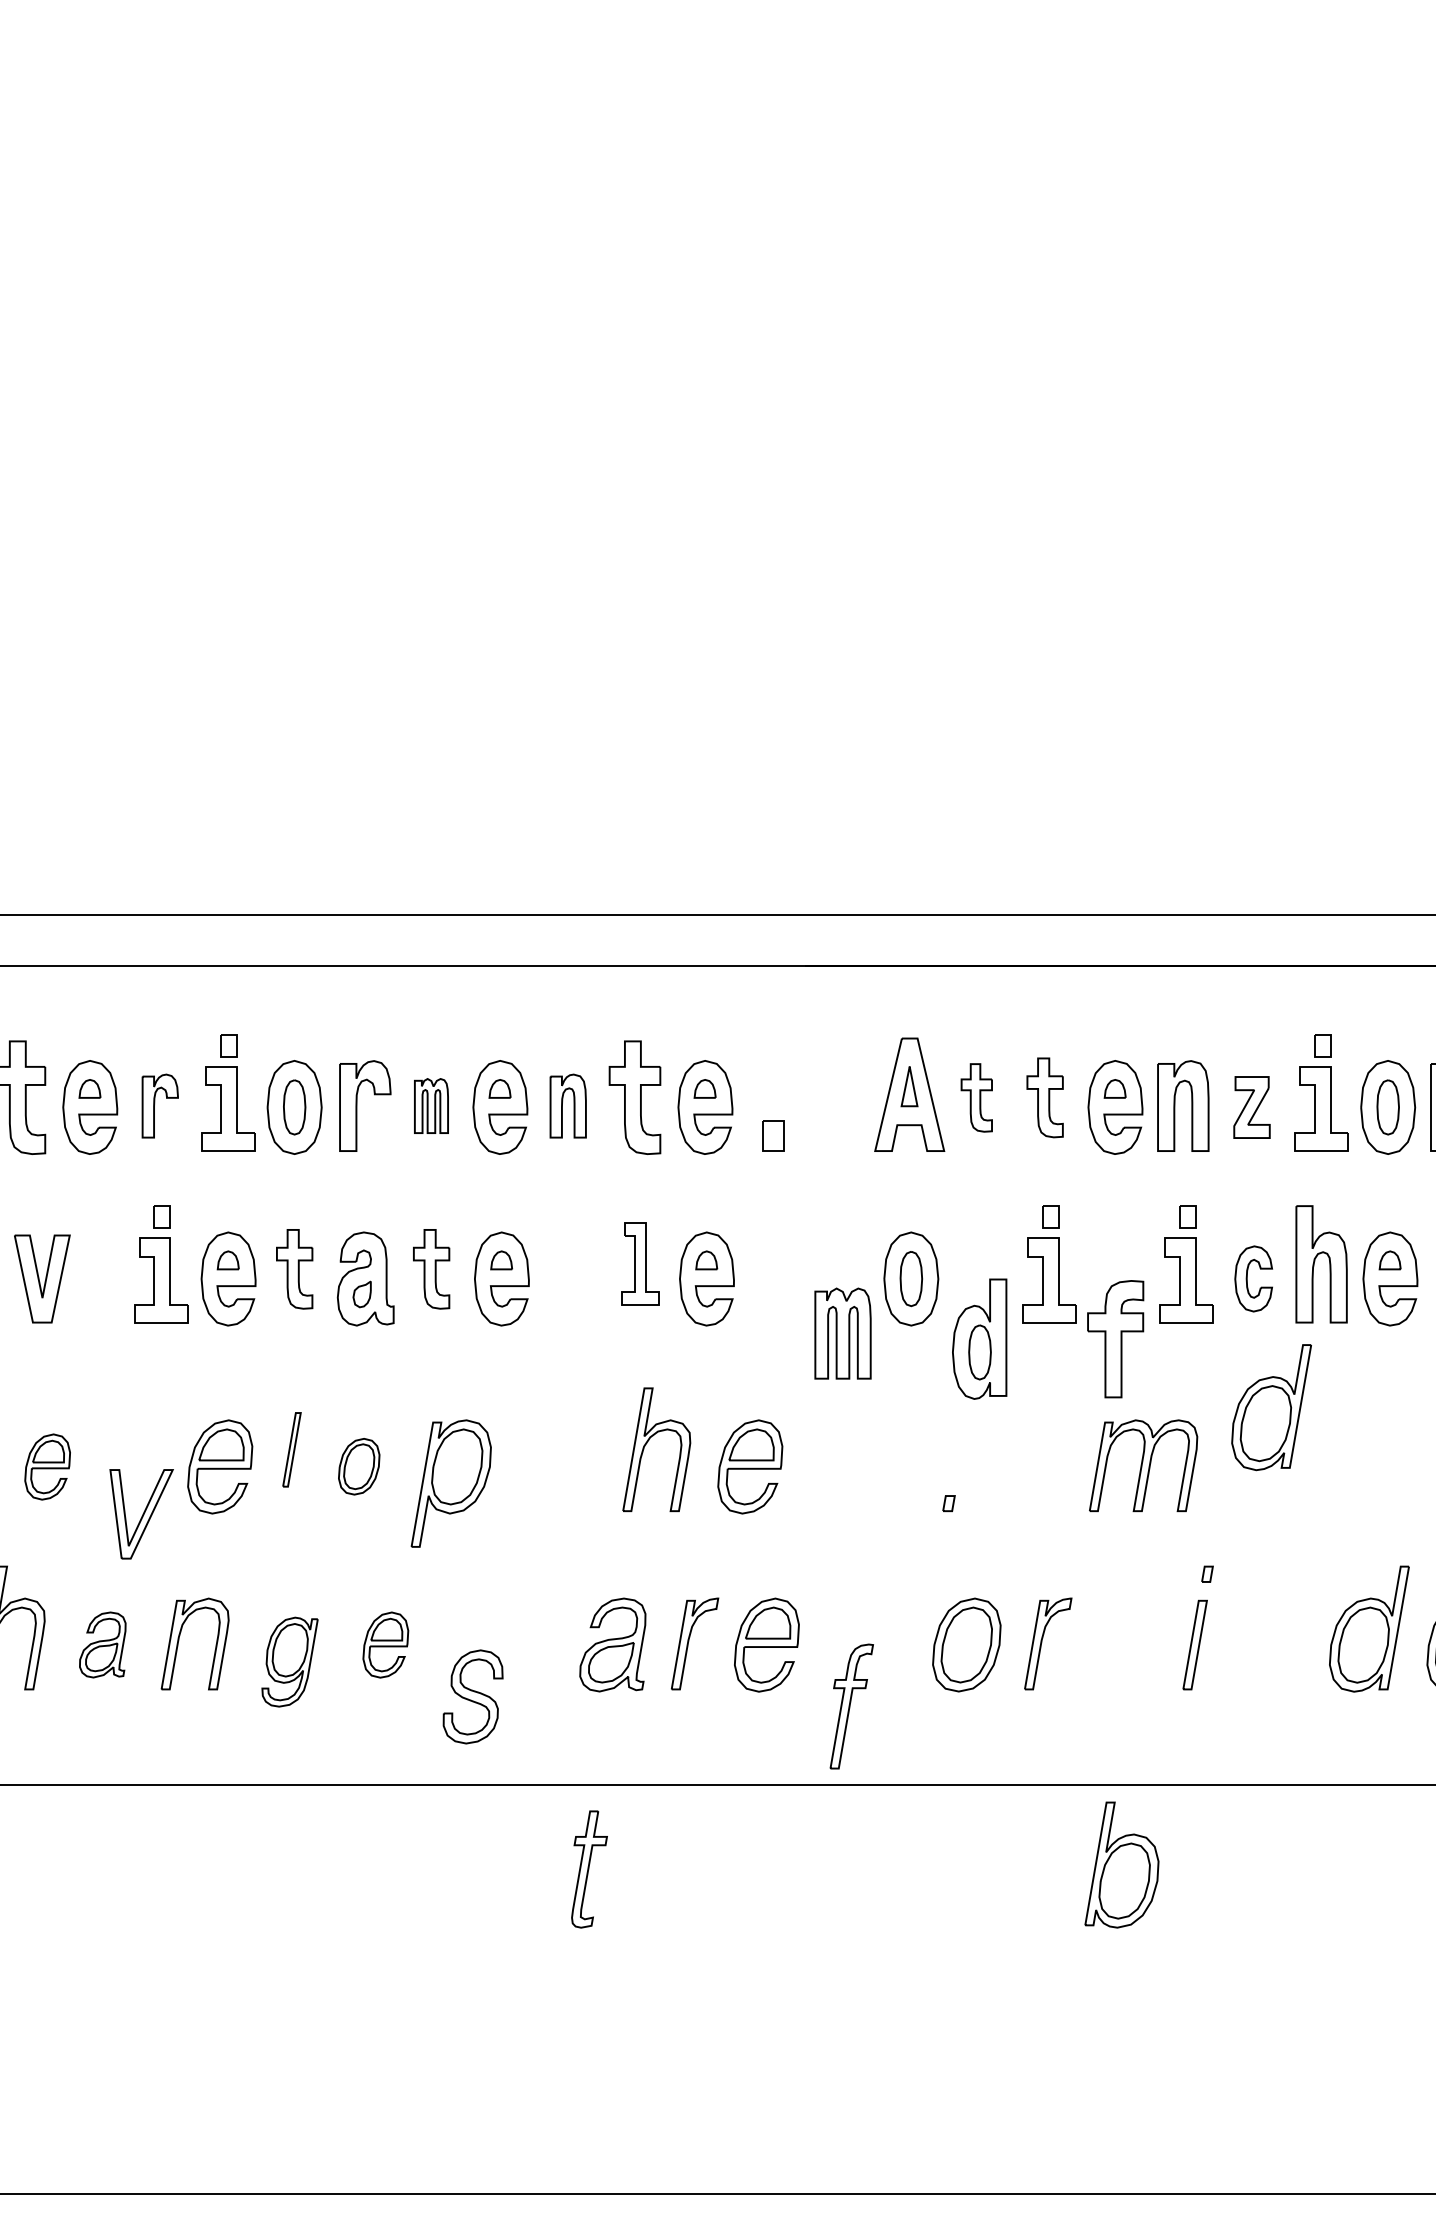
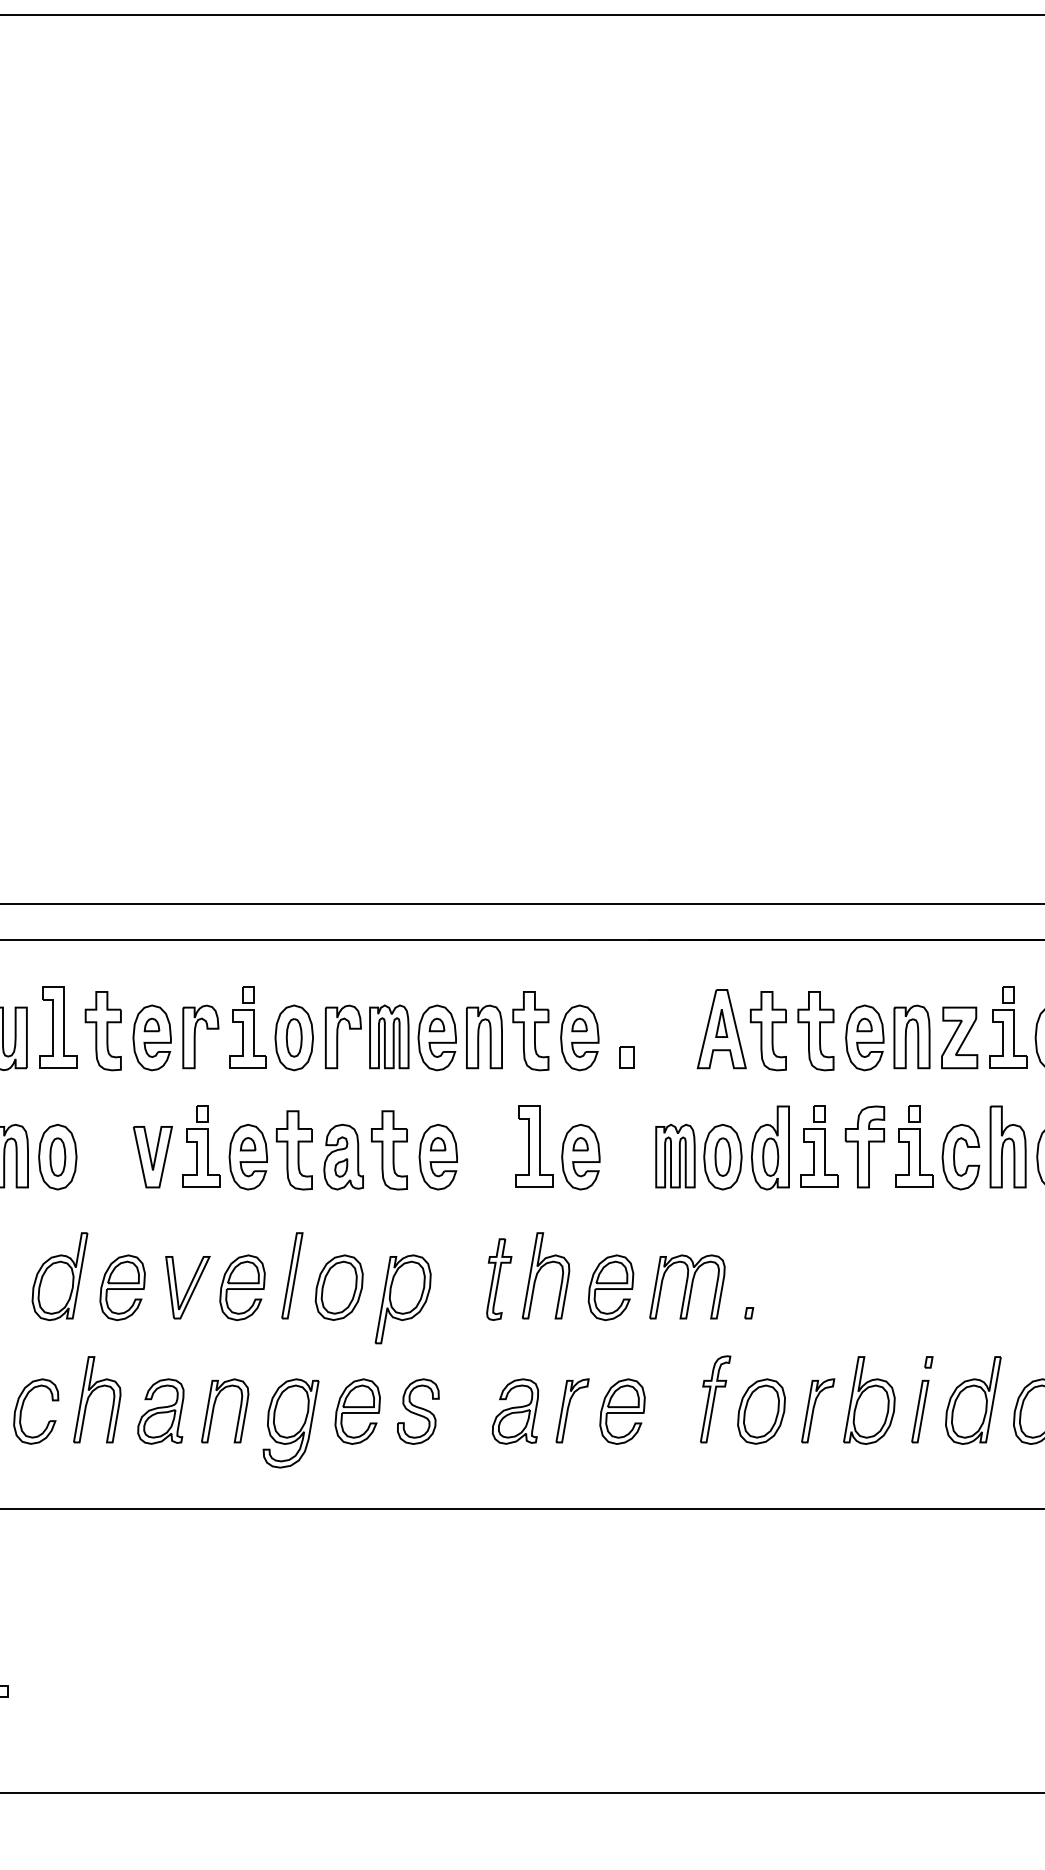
part: (976, 1098) -> (768, 1031), size x1.67
part: (1044, 1098) -> (815, 1031), size x1.43
part: (159, 1105) -> (200, 1036), size x1.43
part: (431, 1105) -> (389, 1036), size x1.67
part: (568, 1105) -> (484, 1036), size x1.43
part: (1251, 1106) -> (959, 1037), size x1.43
part: (640, 1263) -> (534, 1146), size x1.43
part: (293, 1269) -> (293, 1150), size x1.43
part: (431, 1269) -> (389, 1150), size x1.43
part: (1253, 1278) -> (960, 1156), size x1.43
part: (41, 1279) -> (152, 1157), moved
part: (843, 1334) -> (675, 1156), moved
part: (979, 1338) -> (770, 1147), moved
part: (1114, 1338) -> (864, 1146), moved
part: (1271, 1407) -> (973, 1400), moved
part: (292, 1449) -> (292, 1275), size x1.67
part: (1143, 1465) -> (687, 1286), moved
part: (47, 1466) -> (122, 1287), size x1.43
part: (358, 1466) -> (338, 1287), size x1.67
part: (141, 1514) -> (187, 1287), moved
part: (102, 1644) -> (160, 1411), size x1.43
part: (385, 1644) -> (357, 1411), size x1.43
part: (289, 1662) -> (290, 1423), size x1.43
part: (473, 1696) -> (418, 1411), moved
part: (851, 1706) -> (715, 1399), moved
part: (1122, 1865) -> (869, 1400), moved
part: (589, 1869) -> (499, 1279), moved

